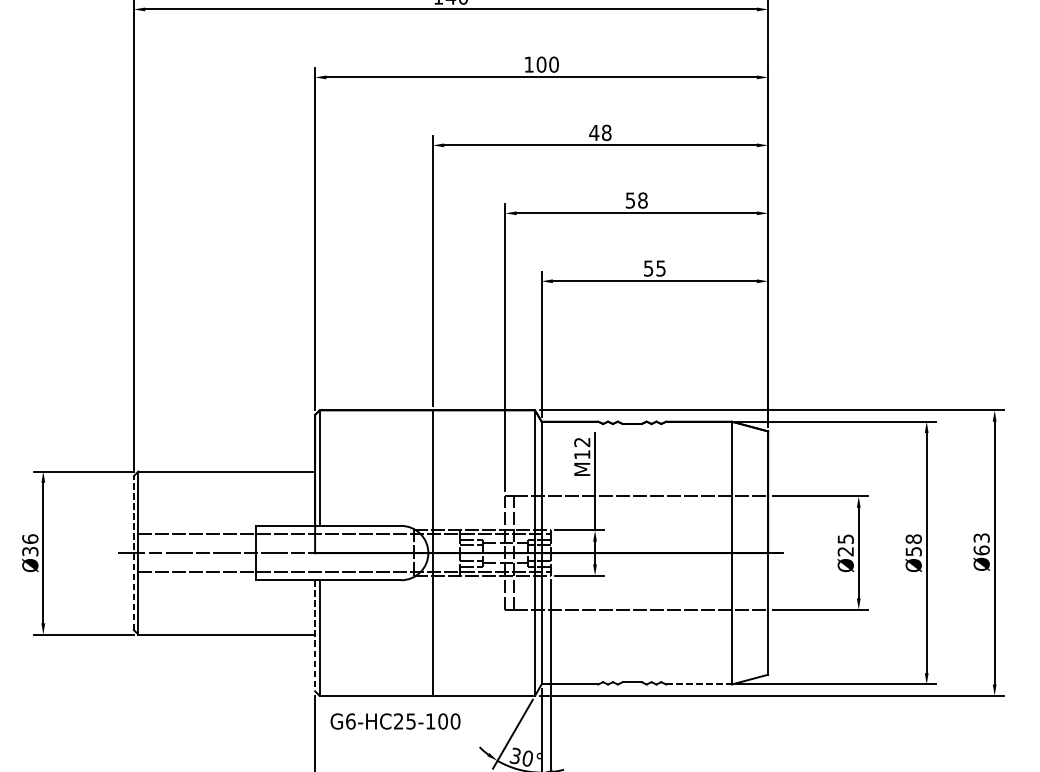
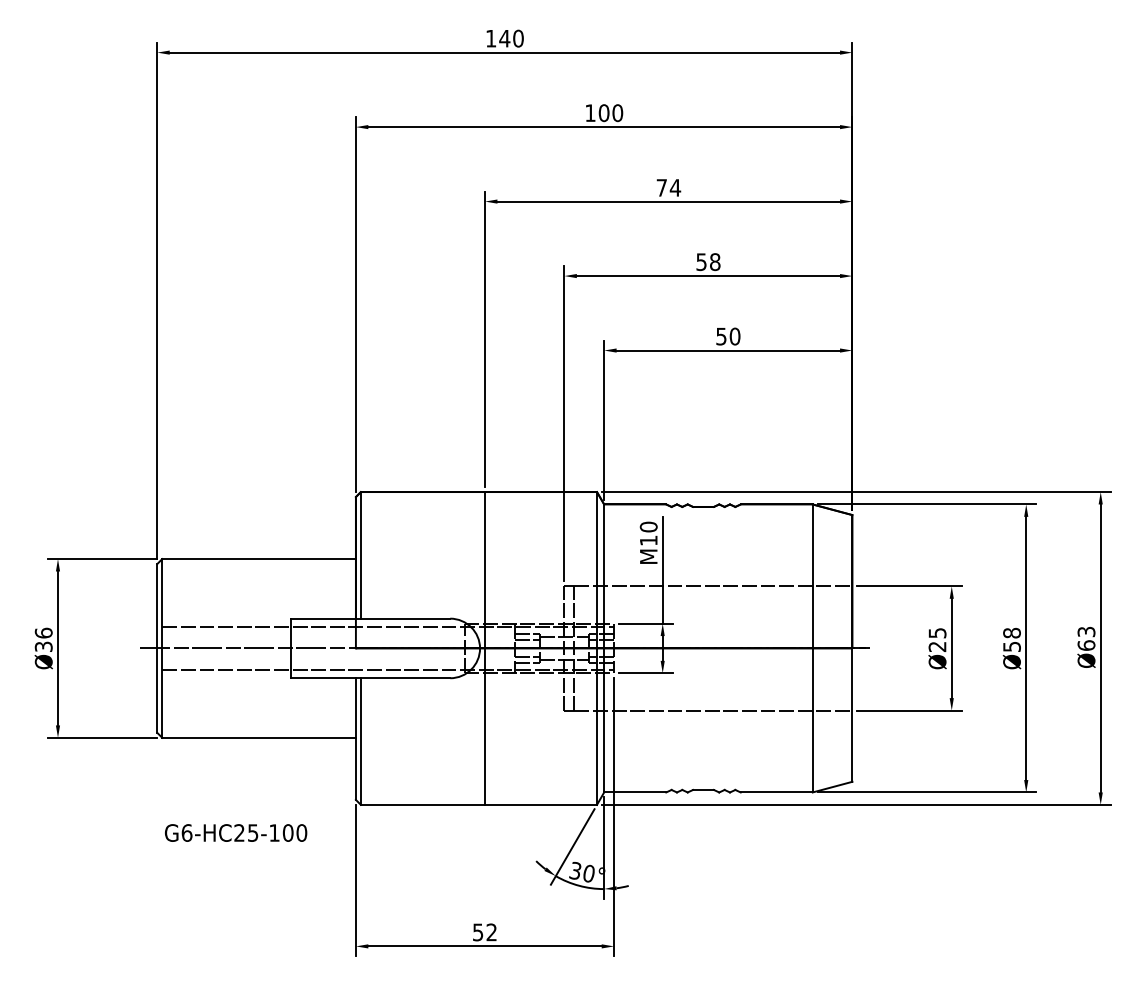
text: (600, 132) -> (668, 187), 48 -> 74
text: (660, 268) -> (734, 336), 55 -> 50
text: (582, 441) -> (648, 526), M12 -> M10
line: (134, 552) -> (157, 647), dashed -> solid
line: (314, 636) -> (355, 739), dashed -> solid
line: (698, 684) -> (776, 792), dashed -> solid
text: (395, 721) -> (236, 832), moved

